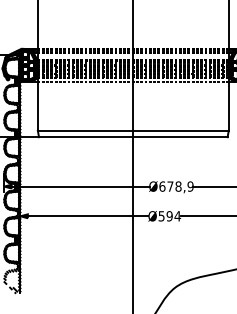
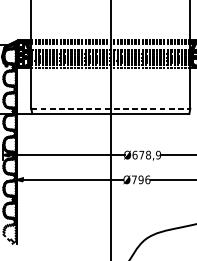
line: (133, 130) -> (110, 108), solid -> dashed
text: (169, 216) -> (140, 180), Ø594 -> Ø796

